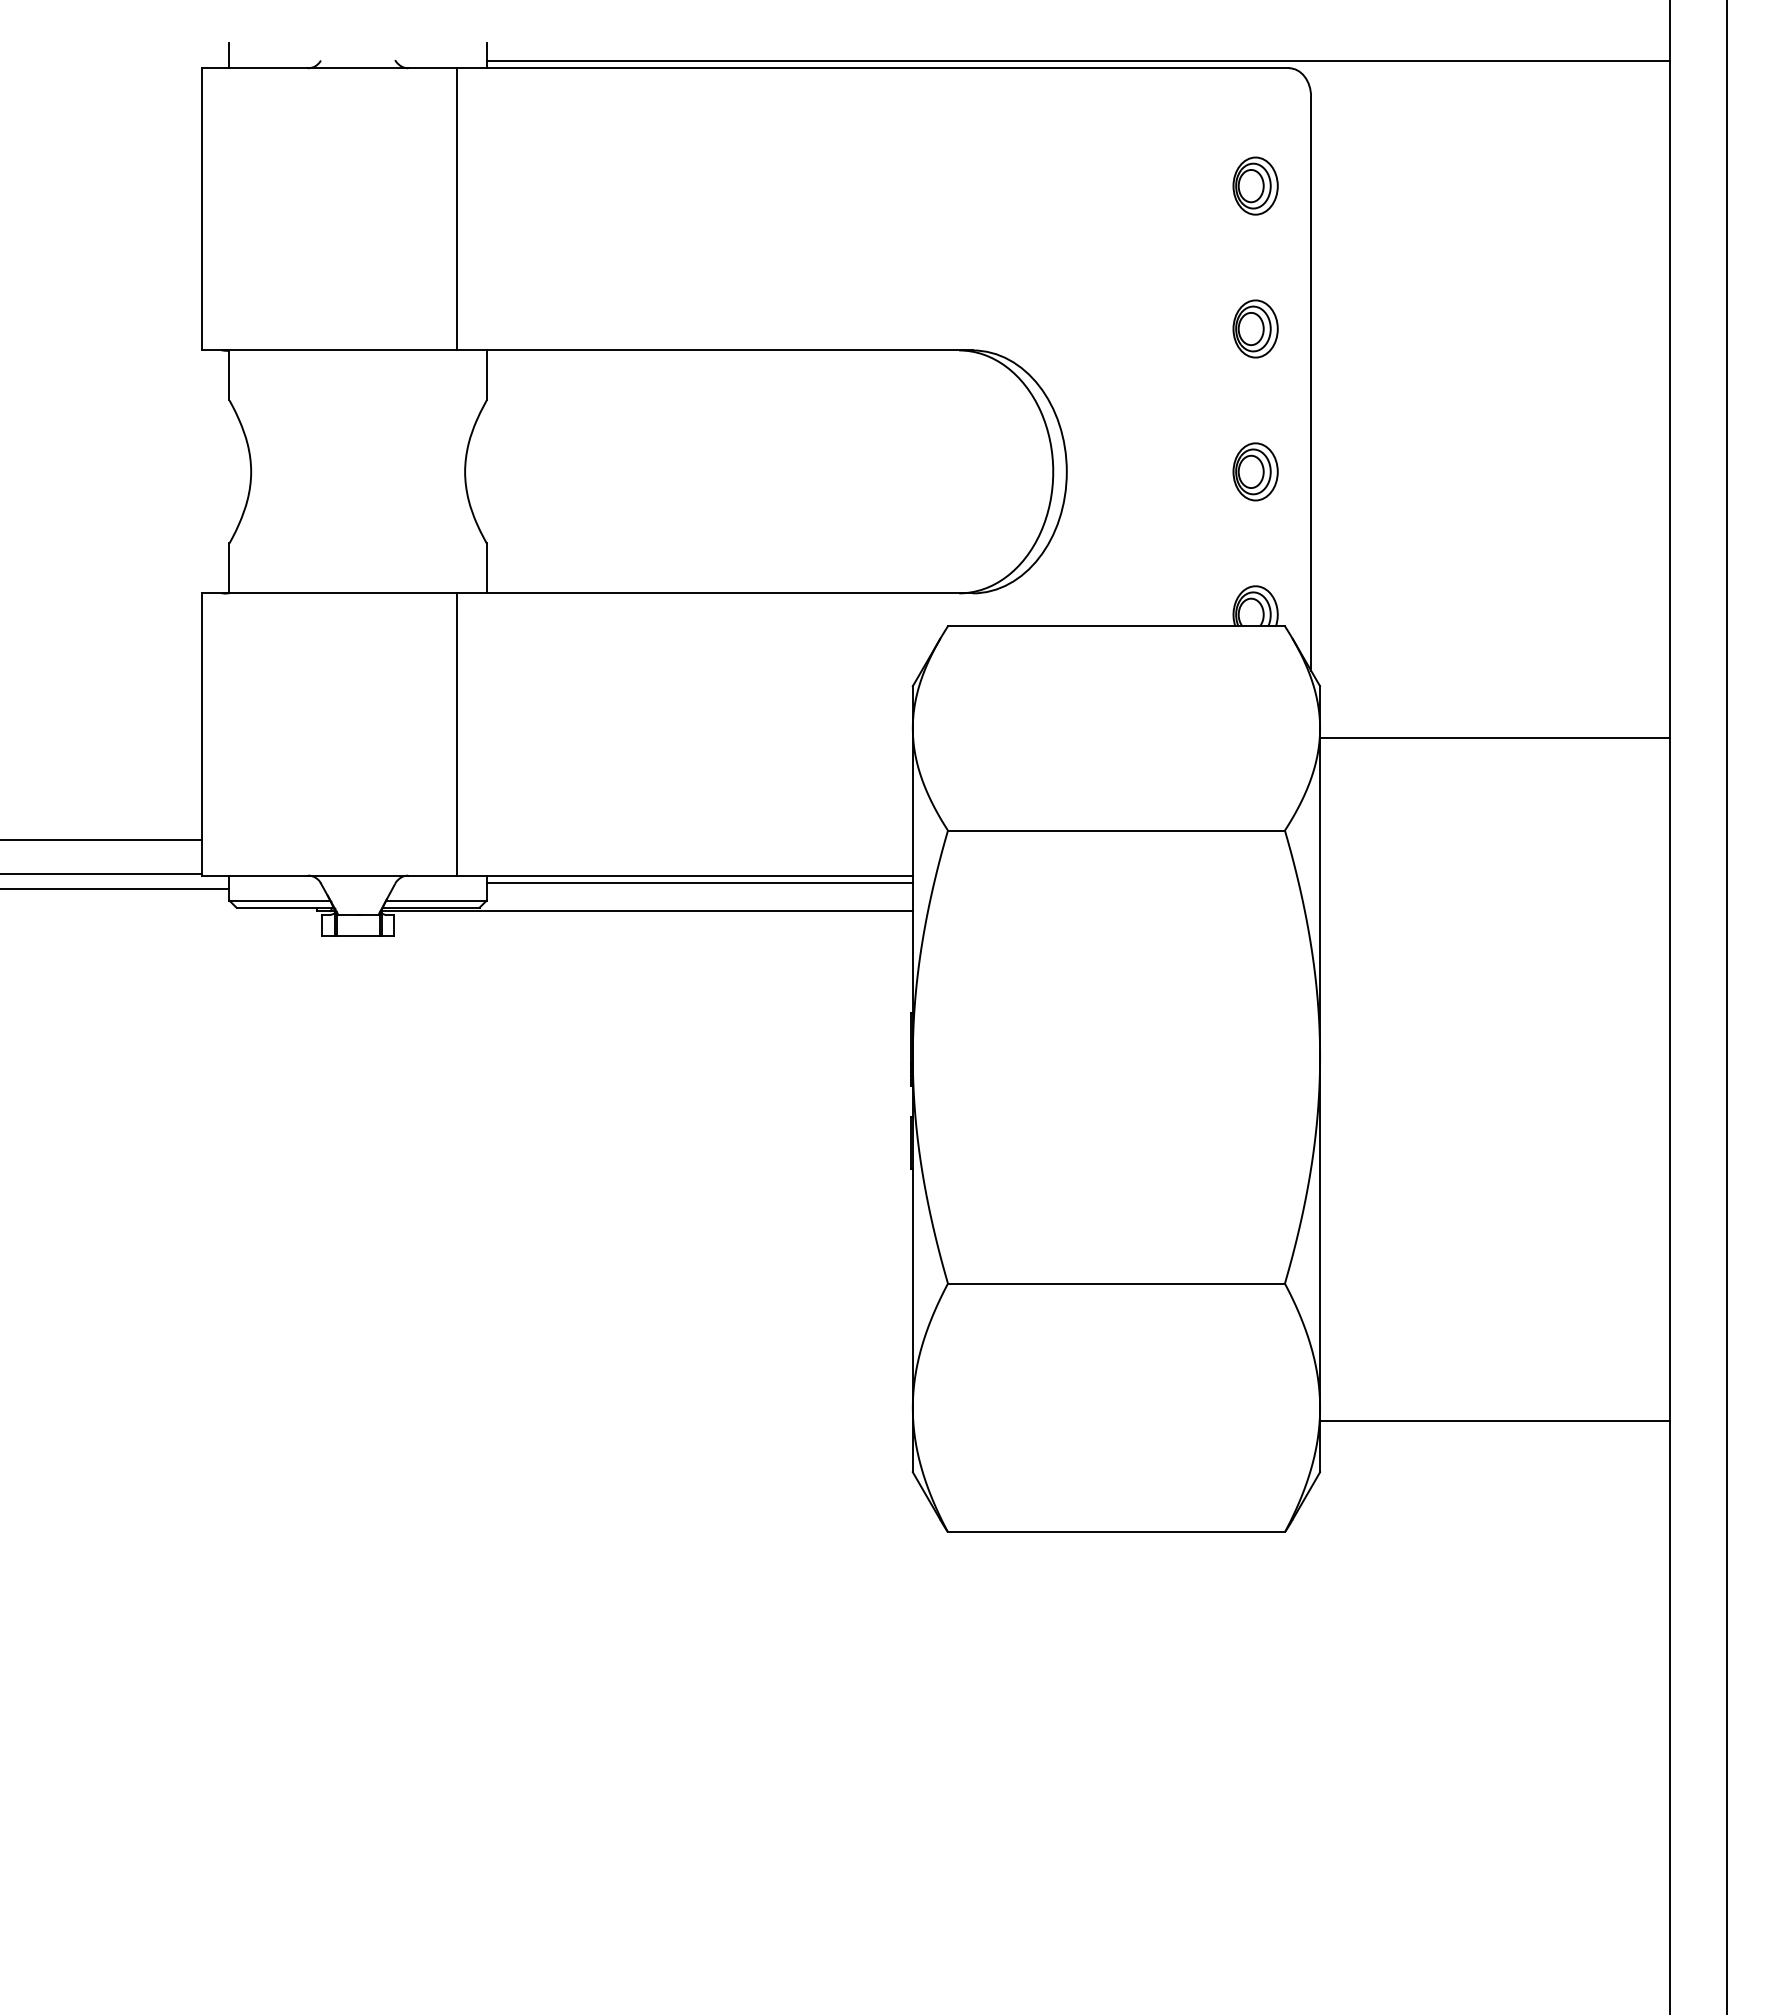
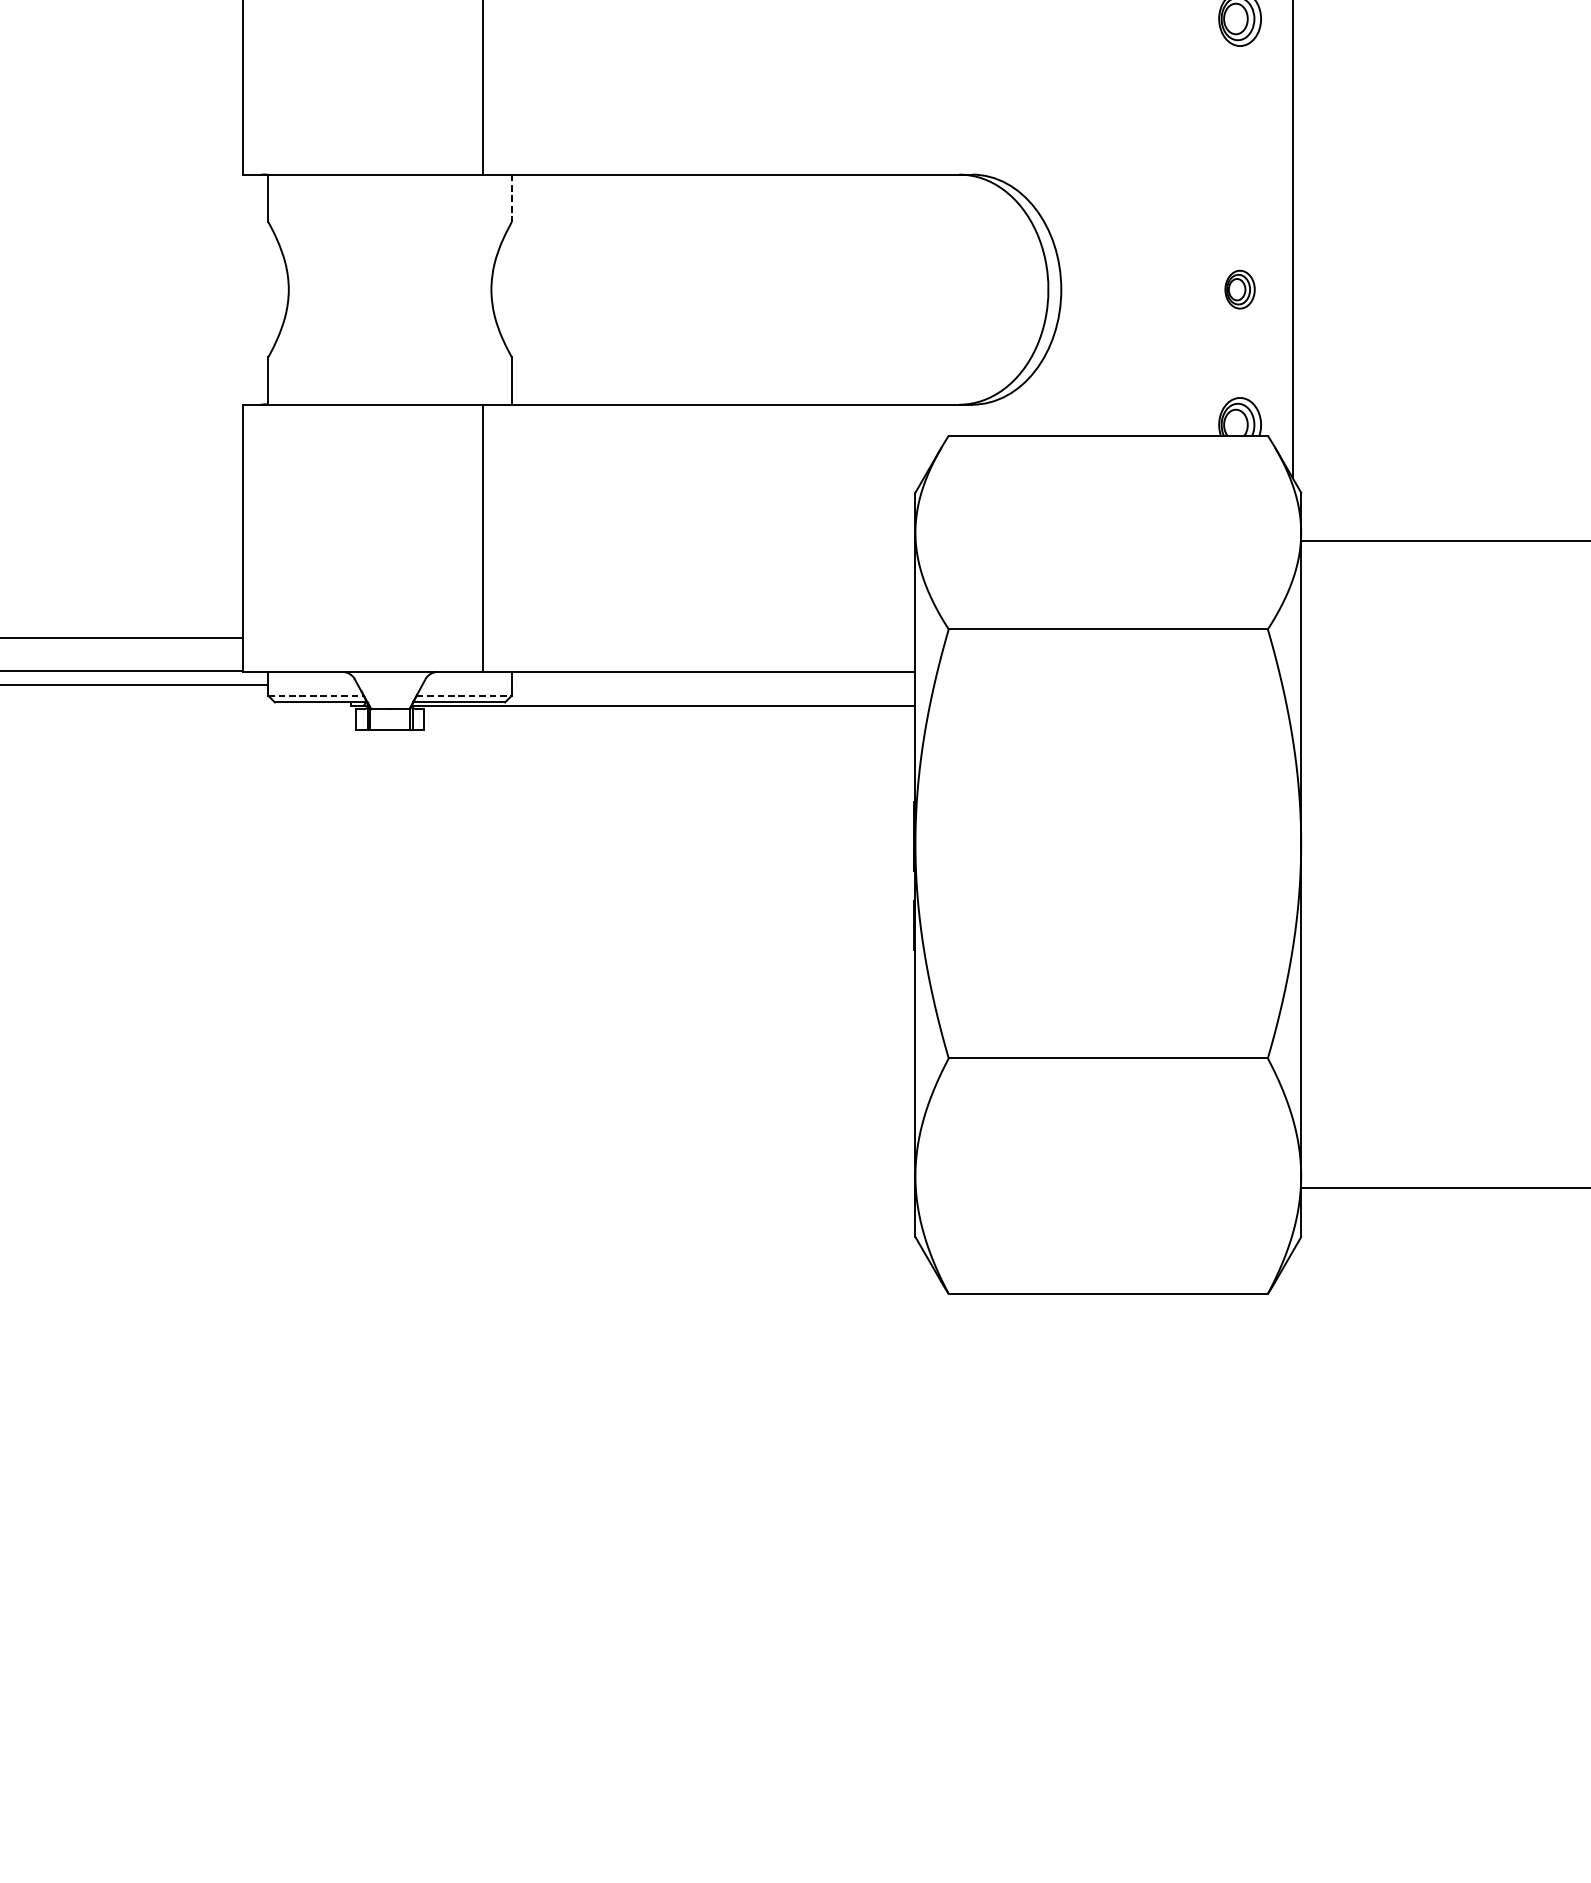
part: (1255, 328) -> (1239, 153), removed
line: (486, 375) -> (511, 198), solid -> dashed
part: (1255, 471) -> (1239, 289), size x0.7
line: (699, 882) -> (713, 678), removed
line: (280, 900) -> (316, 695), solid -> dashed
line: (436, 900) -> (464, 695), solid -> dashed

